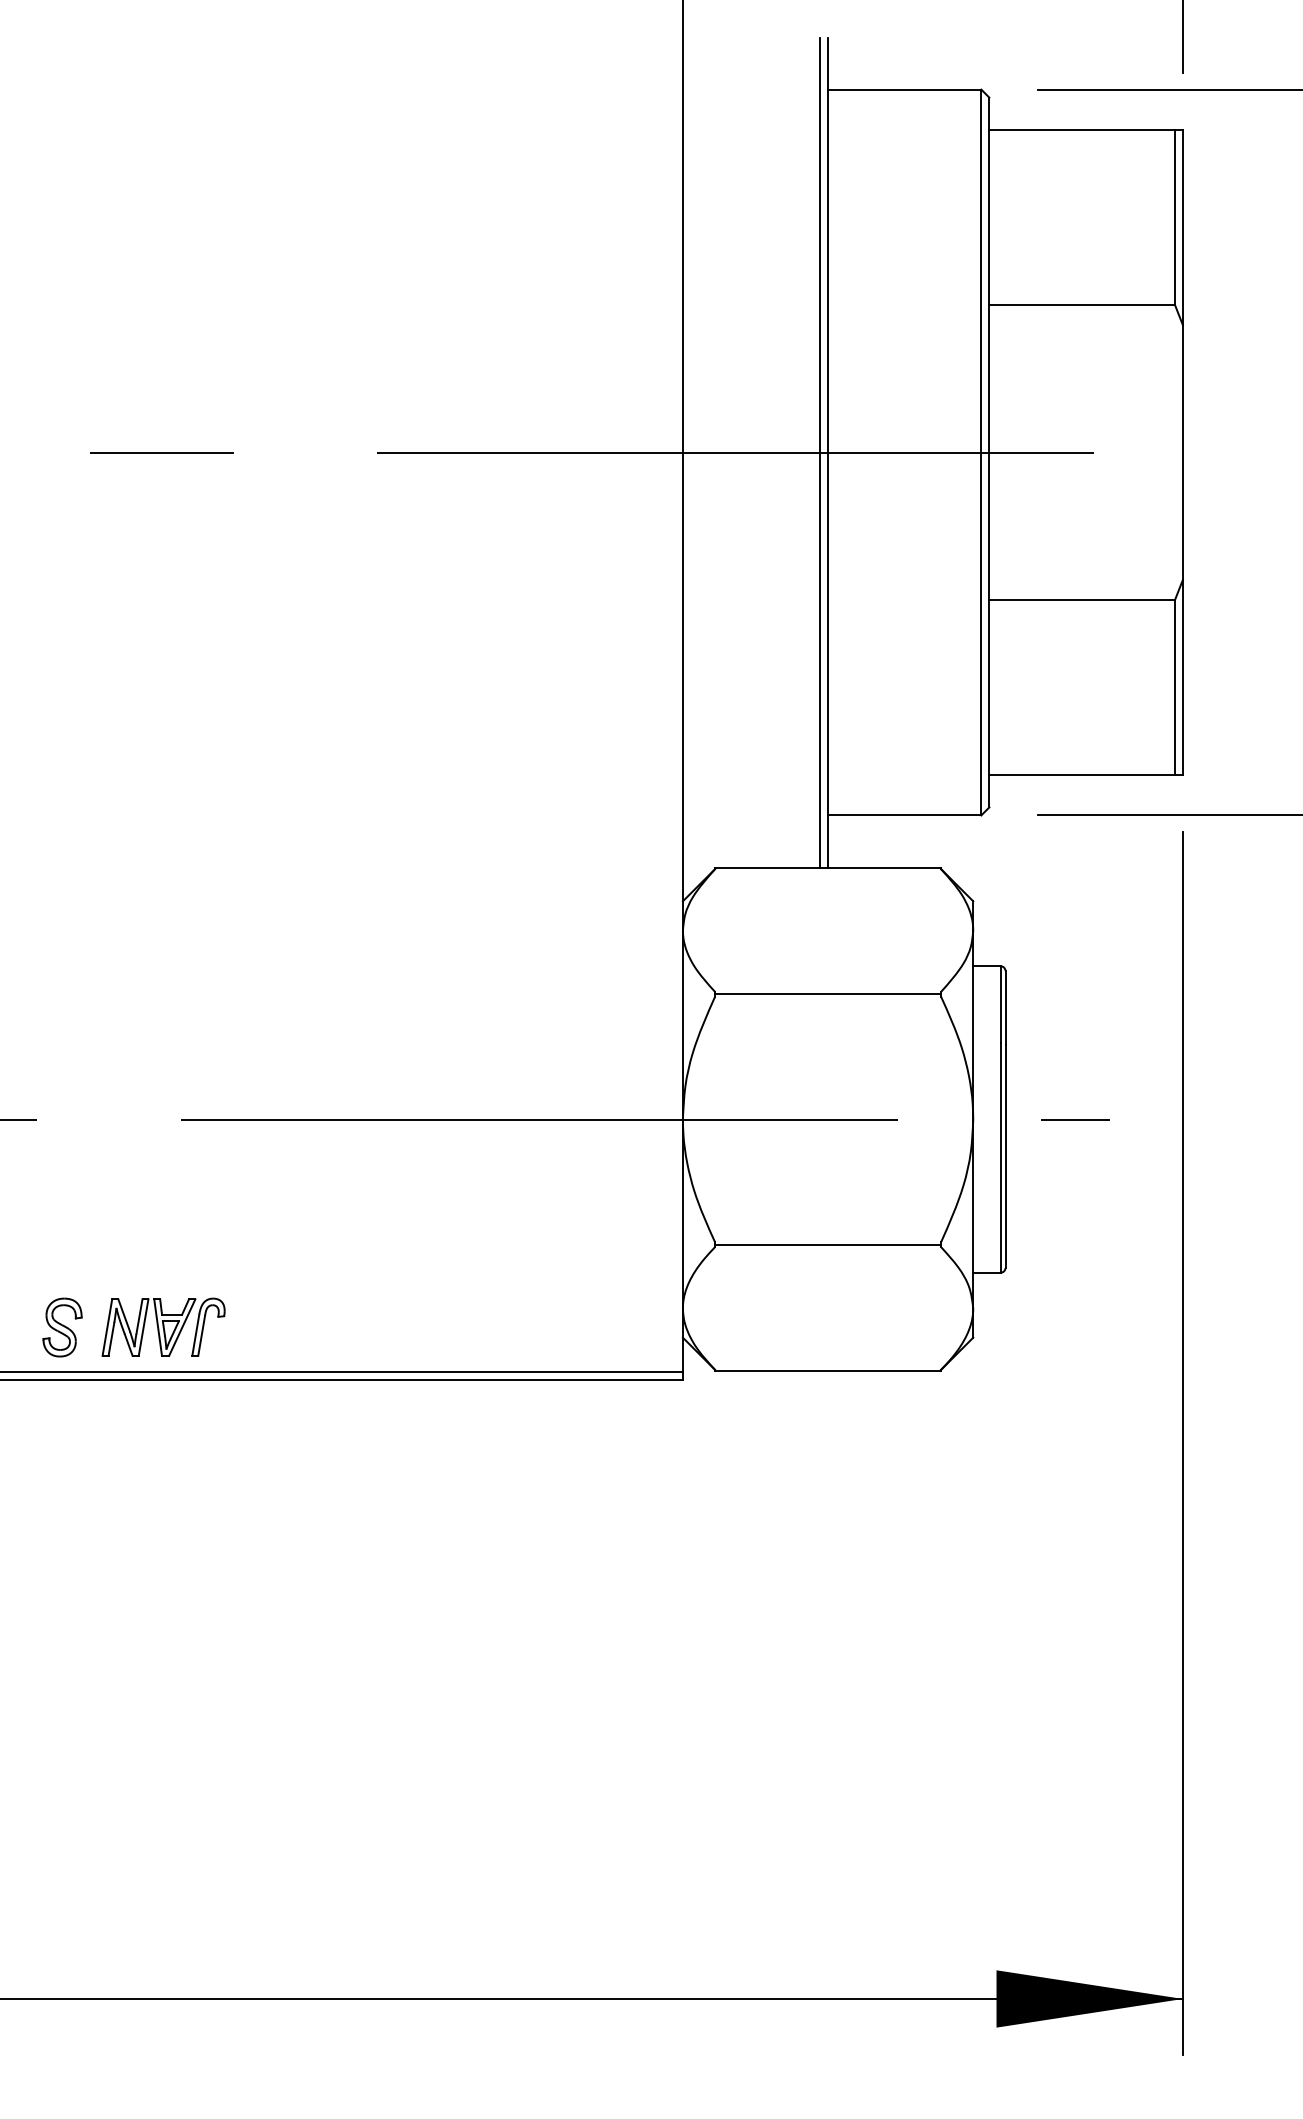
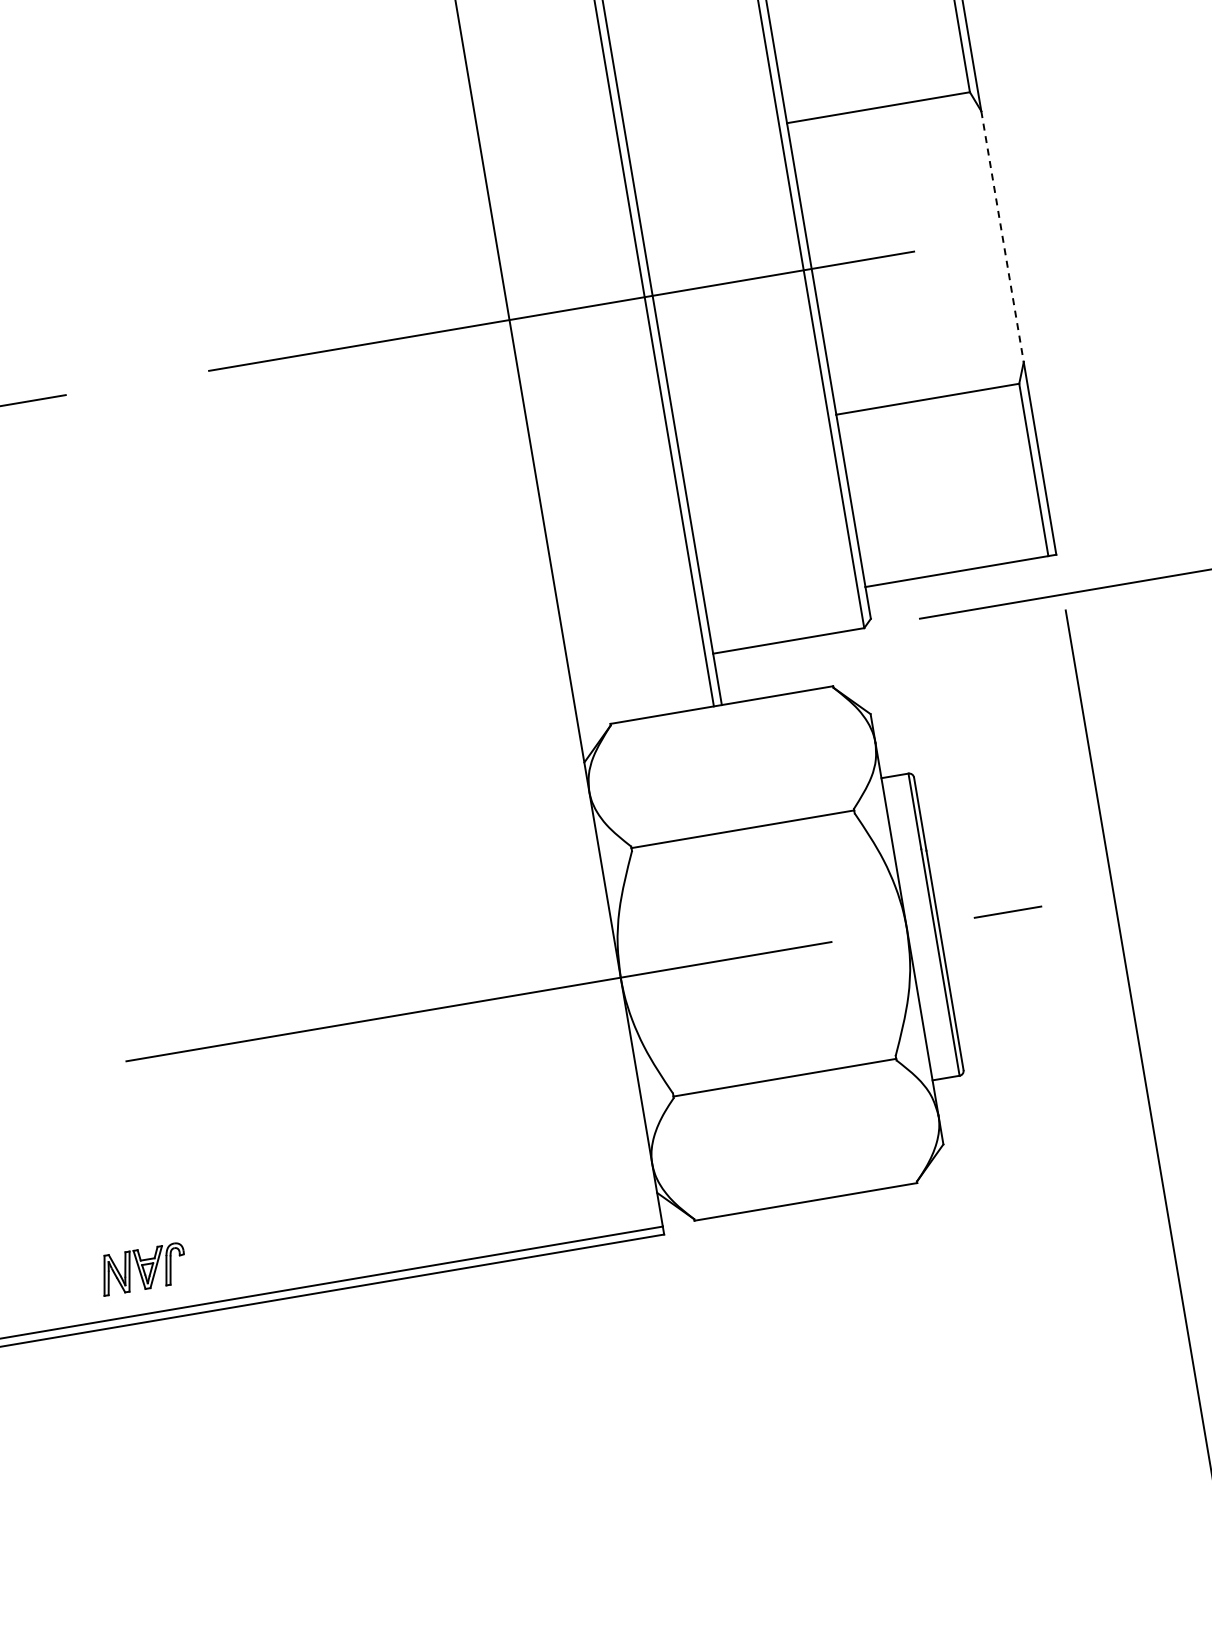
line: (1182, 453) -> (1002, 237), solid -> dashed
part: (163, 1326) -> (143, 1268), size x0.7
part: (62, 1327) -> (43, 1286), removed

